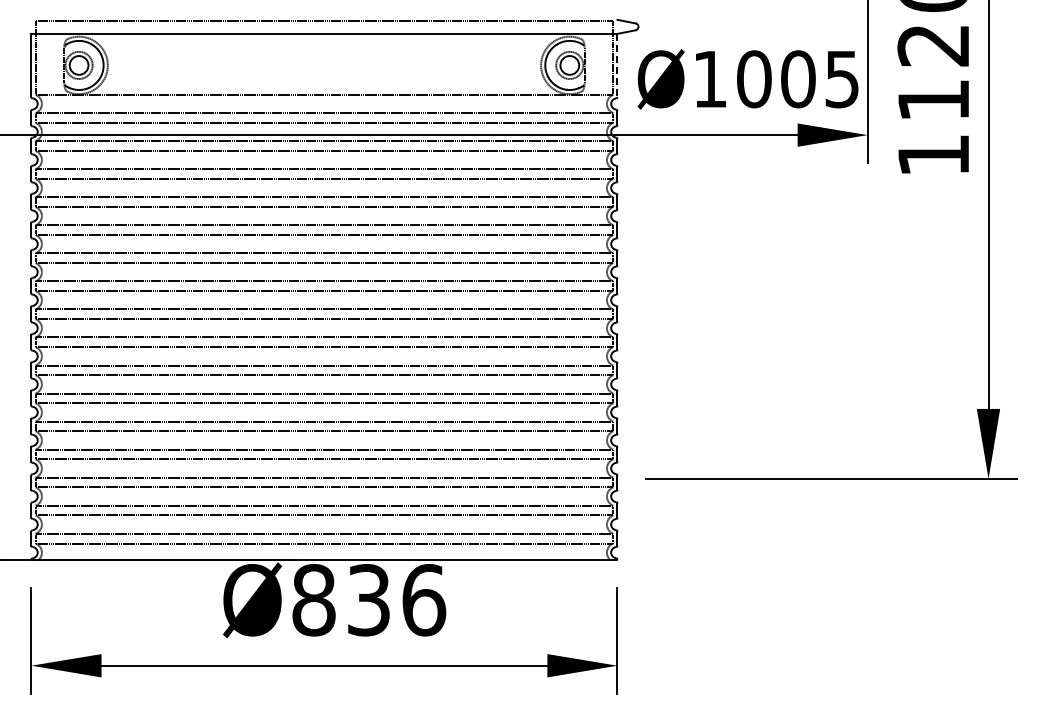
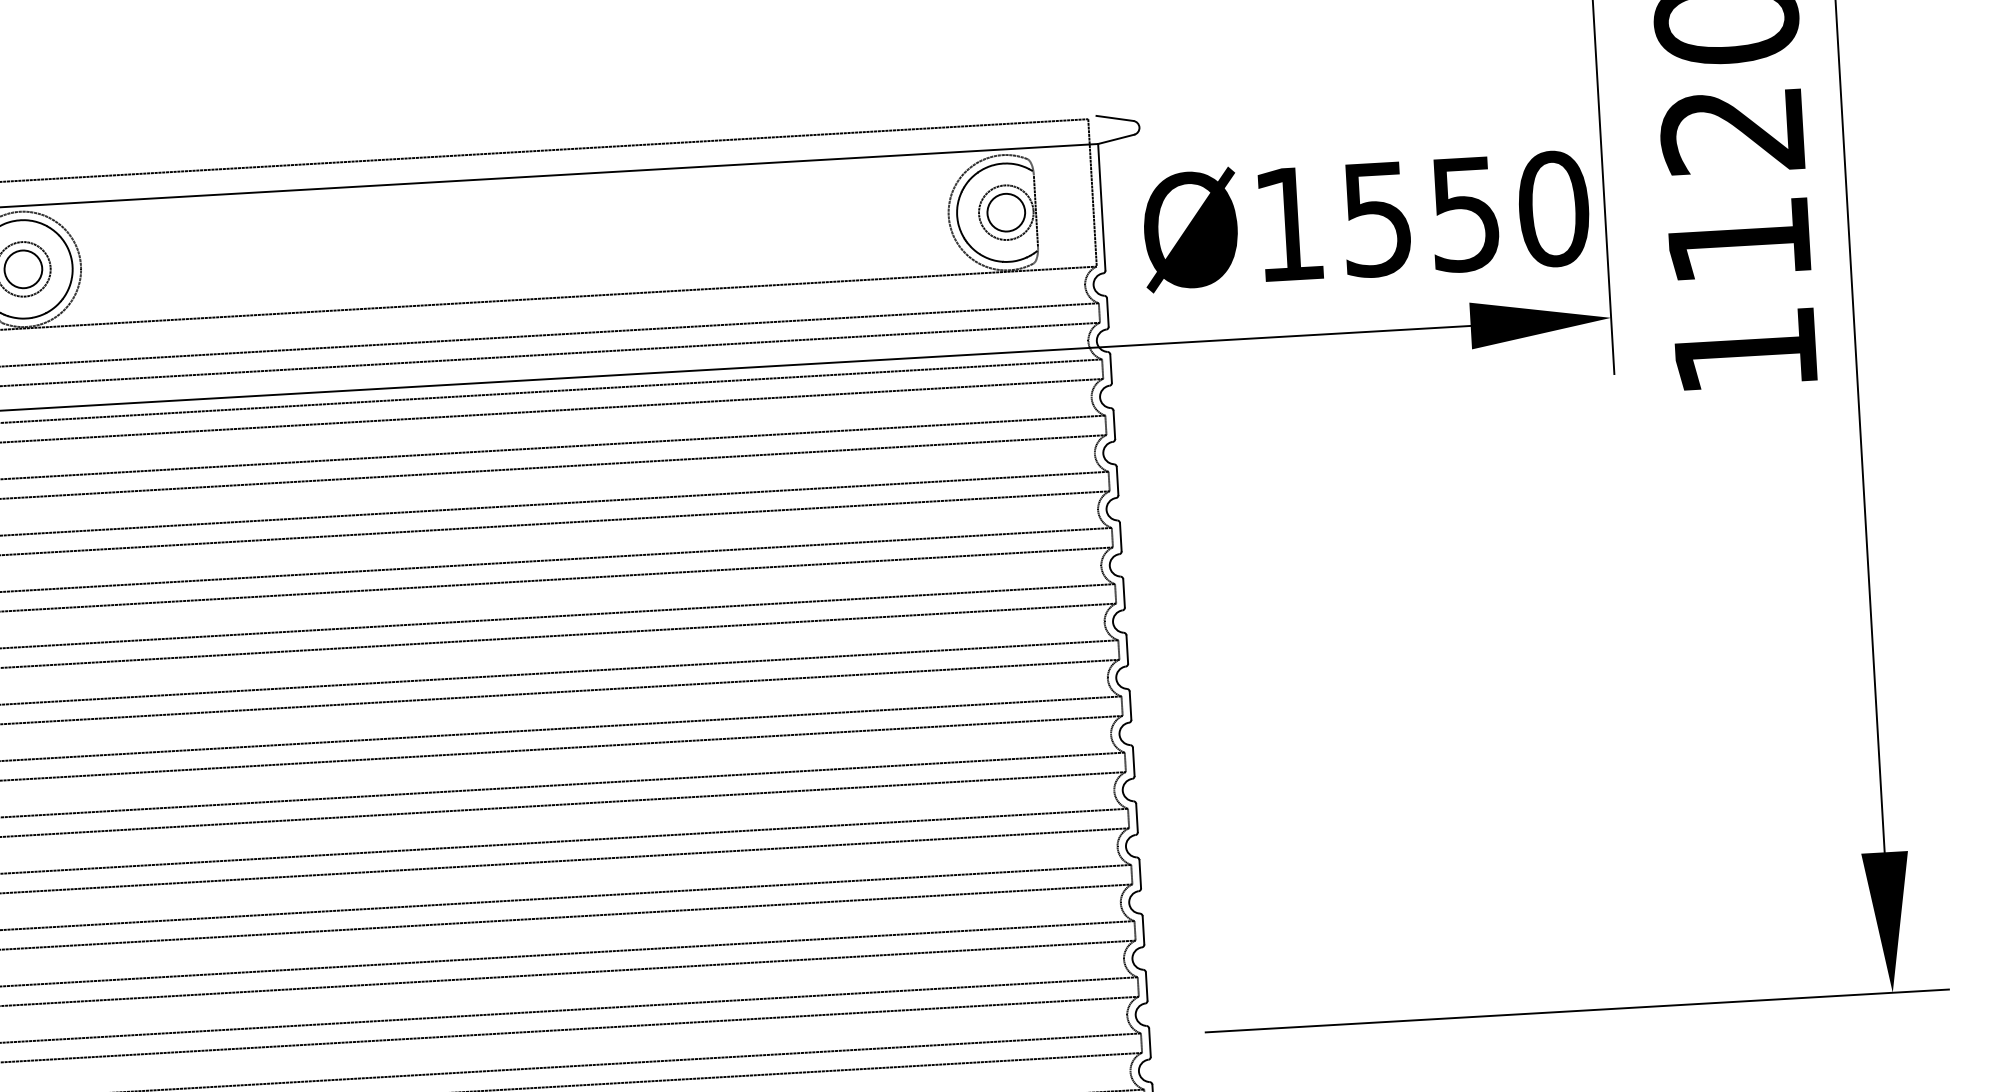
line: (617, 65) -> (1101, 207), dashed -> solid
text: (798, 79) -> (1465, 214), Ø1005 -> Ø1550

